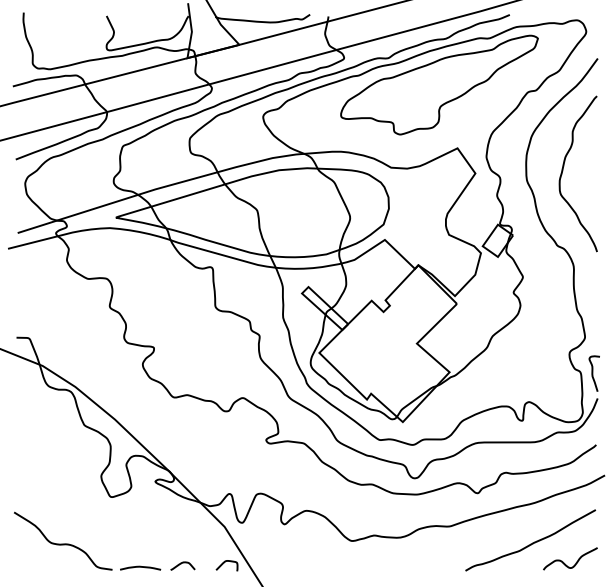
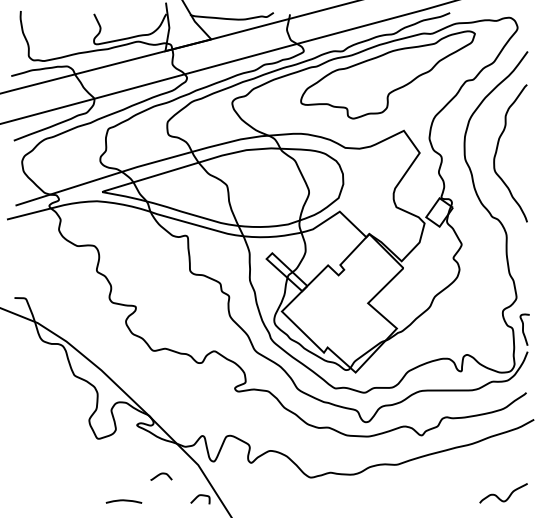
curve: (532, 542) -> (470, 478), removed
curve: (63, 543) -> (55, 479), removed
curve: (181, 564) -> (160, 475), moved

